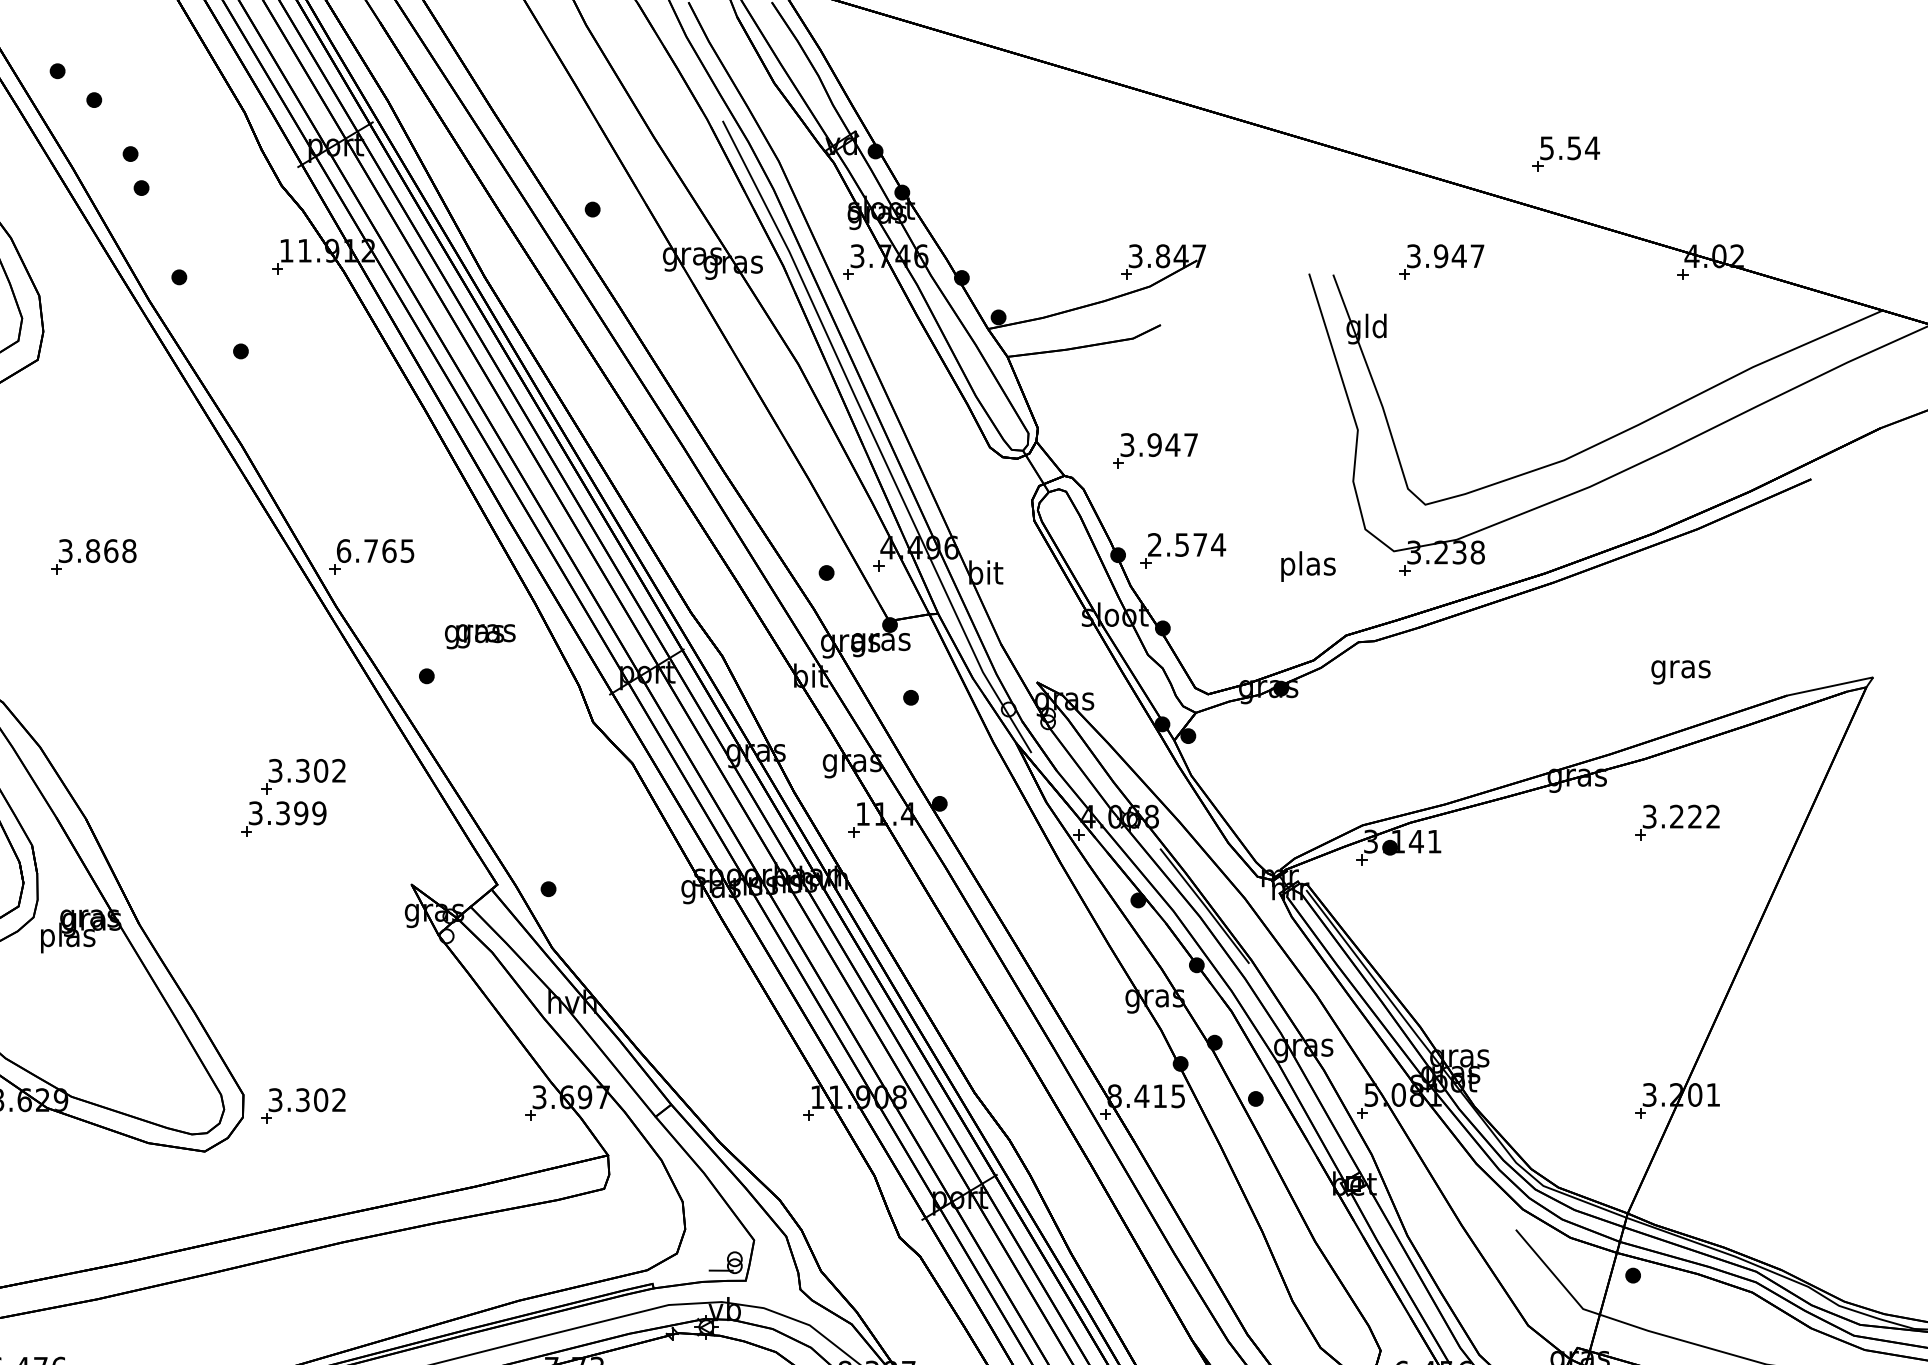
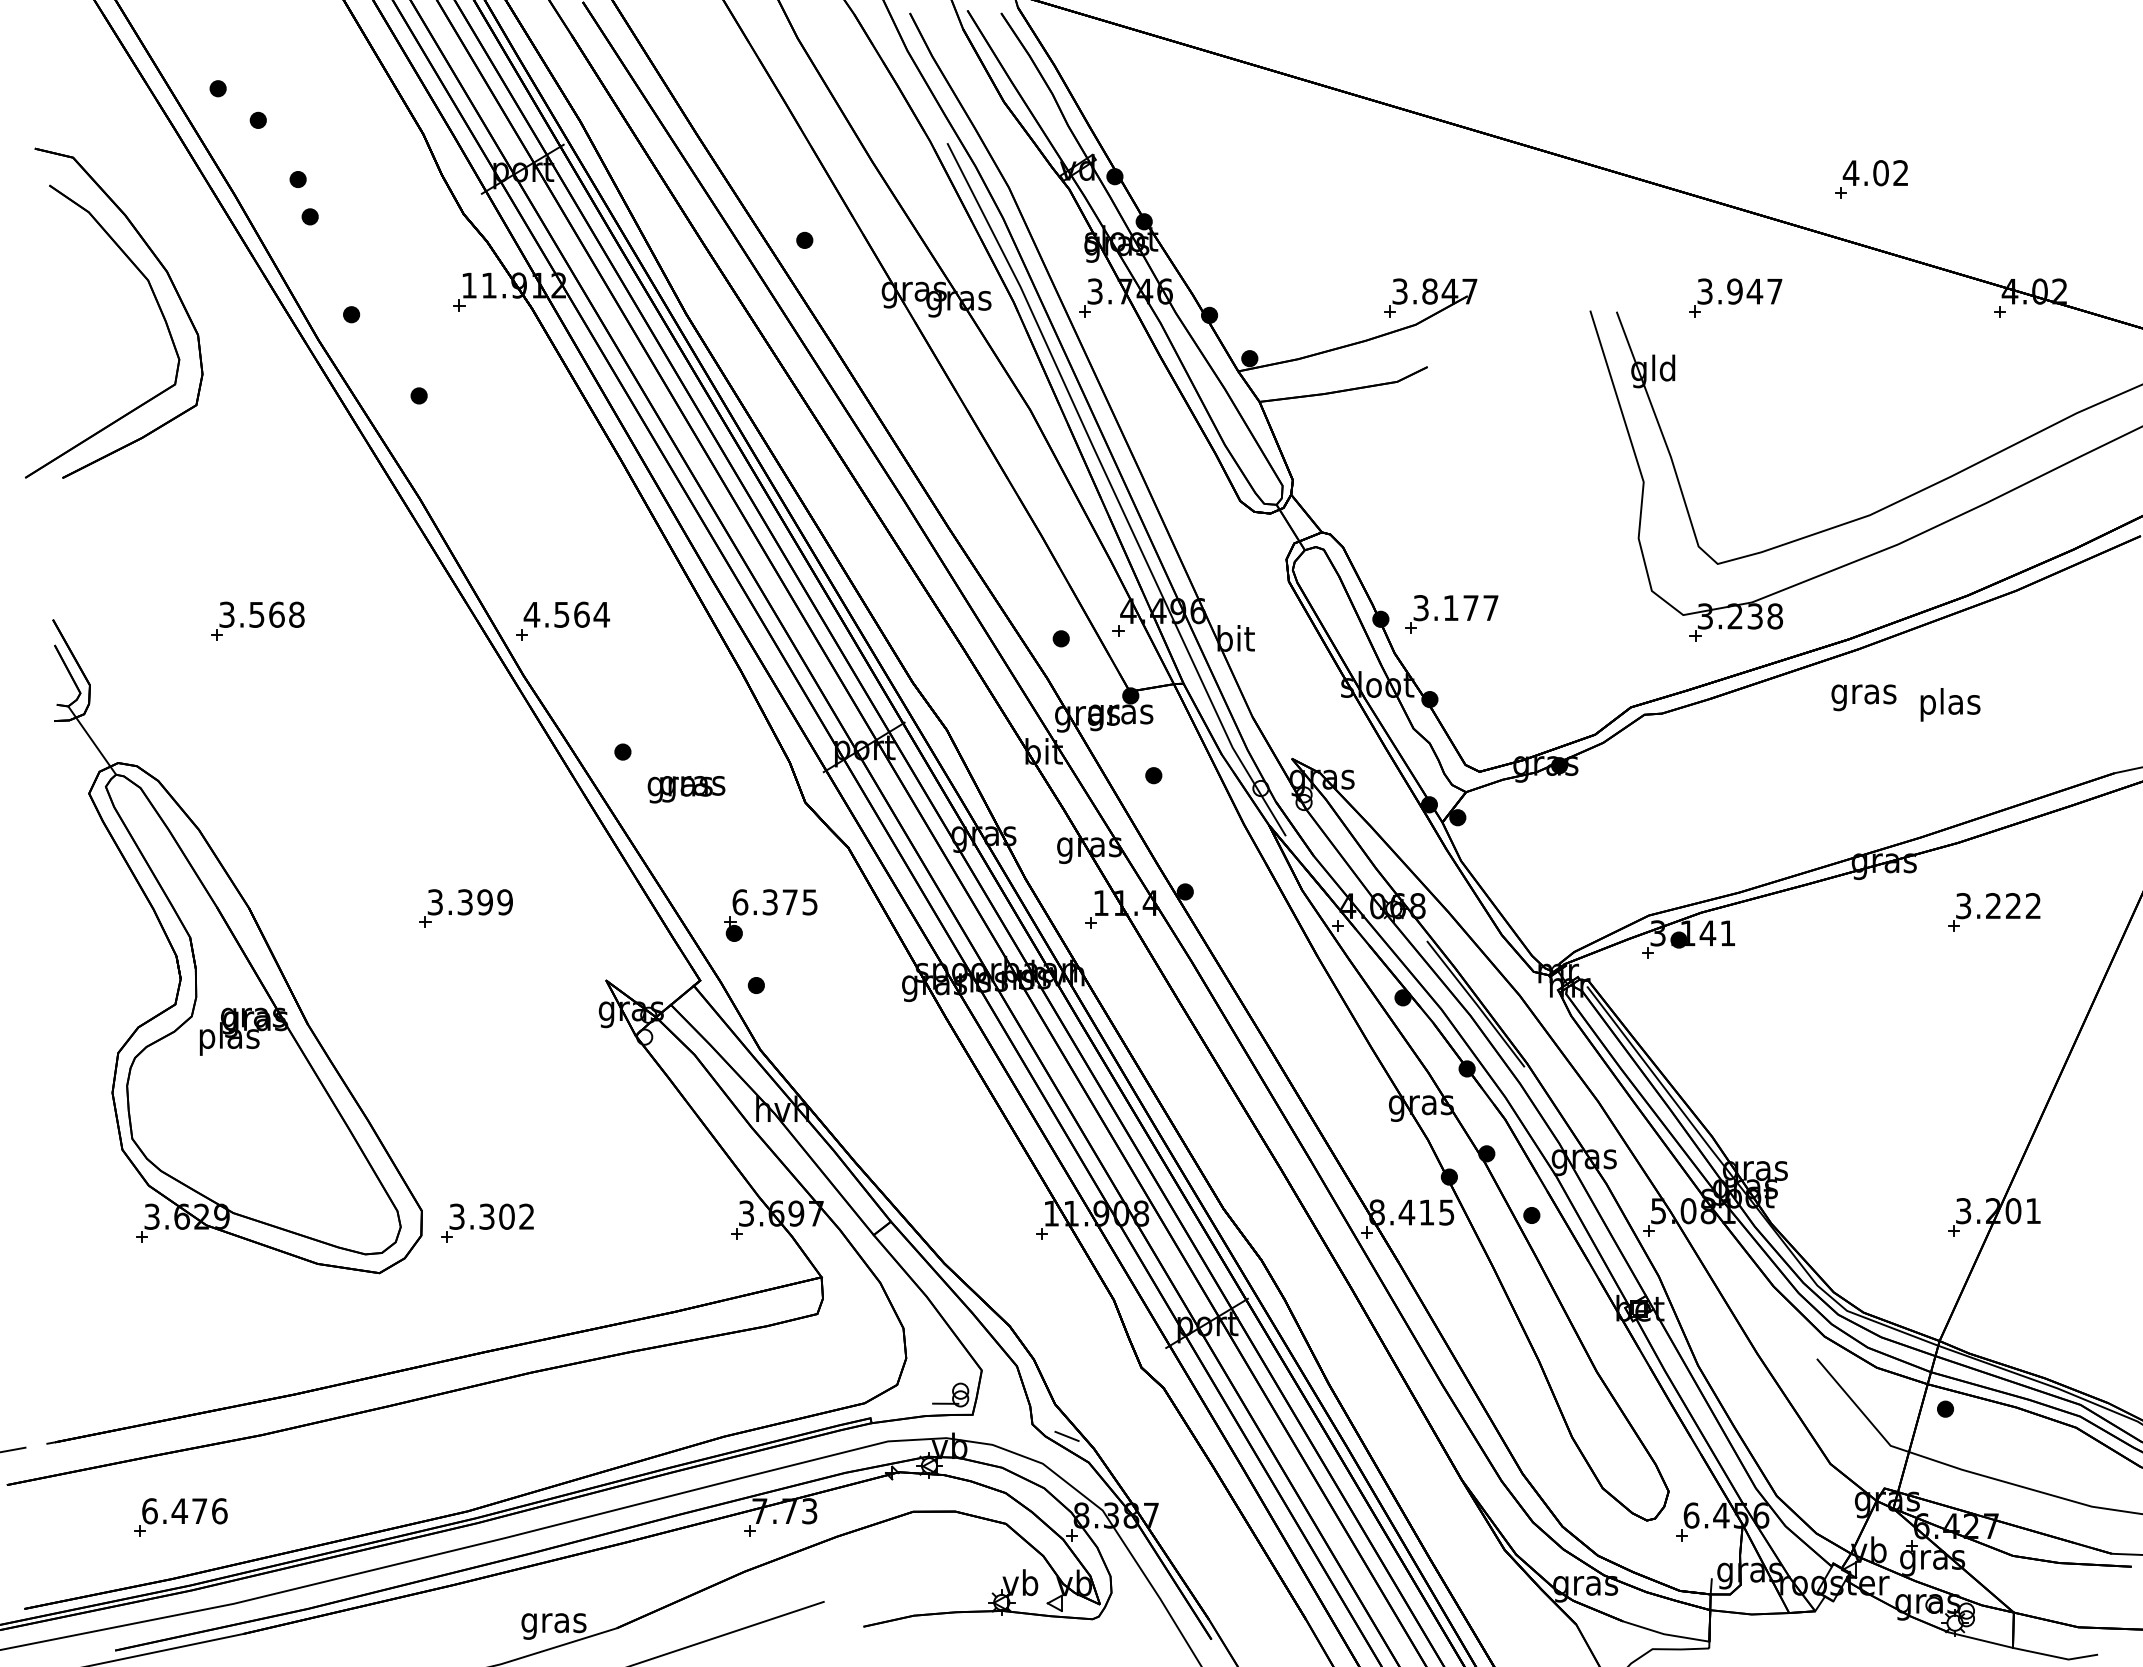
text: (1569, 148) -> (1875, 173), 5.54 -> 4.02
part: (1155, 450) -> (1421, 504), removed
text: (1187, 545) -> (1456, 608), 2.574 -> 3.177
text: (92, 550) -> (256, 614), 3.868 -> 3.568
text: (375, 550) -> (566, 614), 6.765 -> 4.564
text: (1308, 566) -> (1950, 704), moved
text: (480, 636) -> (686, 789), moved
text: (1680, 672) -> (1863, 697), moved
part: (303, 776) -> (487, 861), removed
part: (561, 825) -> (770, 915), added
line: (831, 1300) -> (1066, 1436), added

